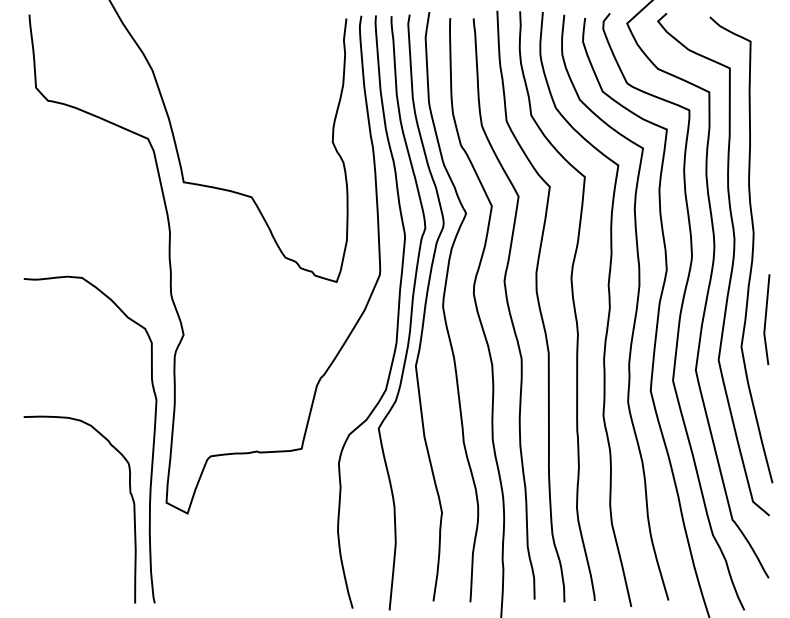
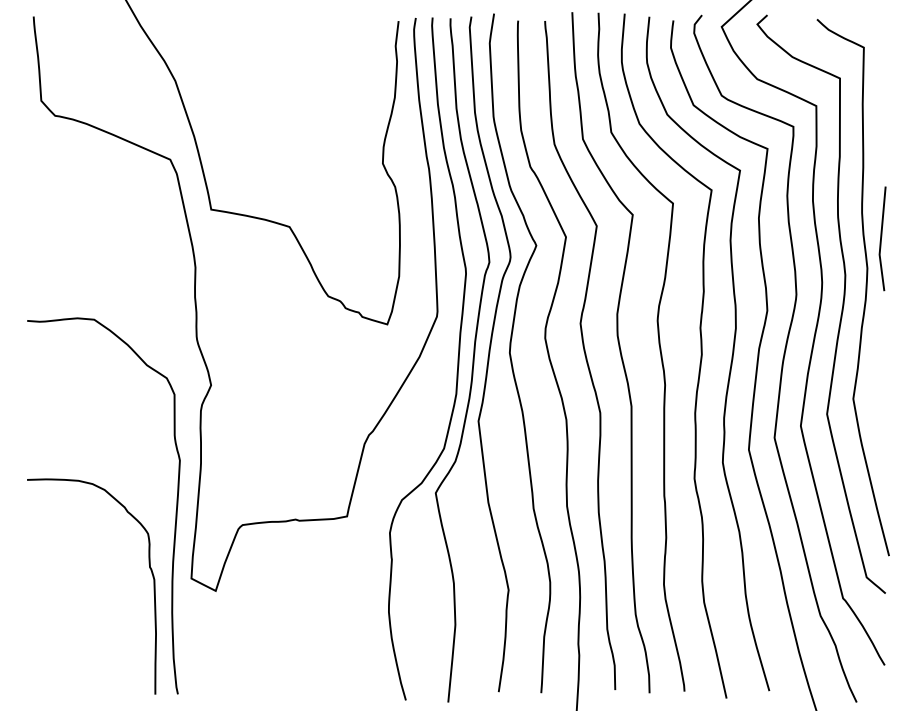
line: (766, 319) -> (882, 238), moved

